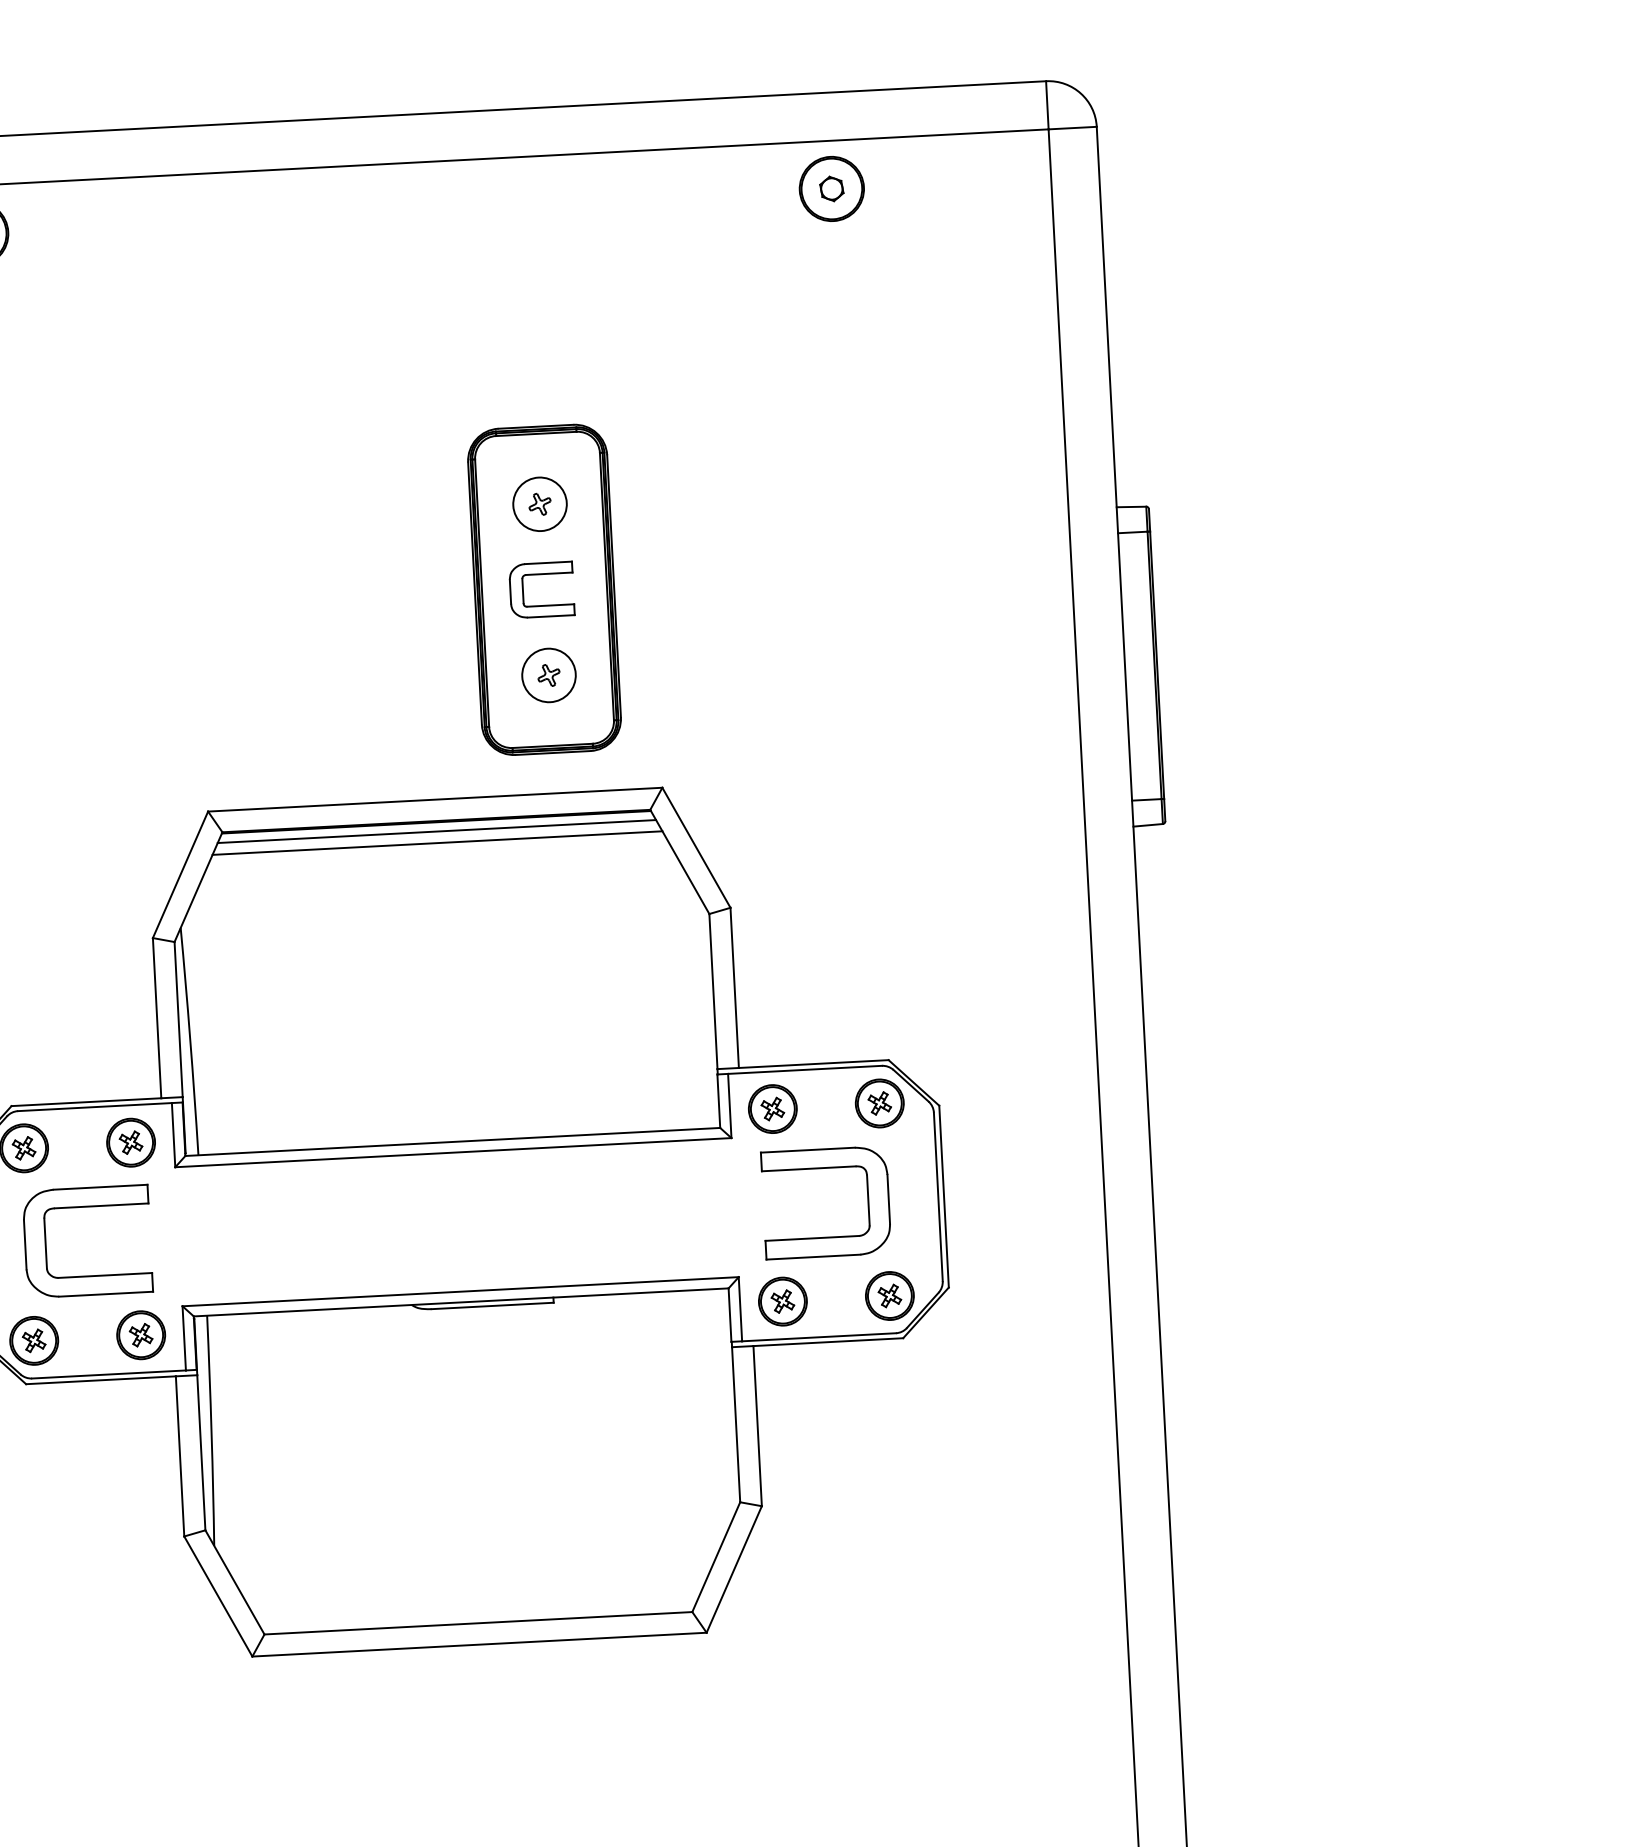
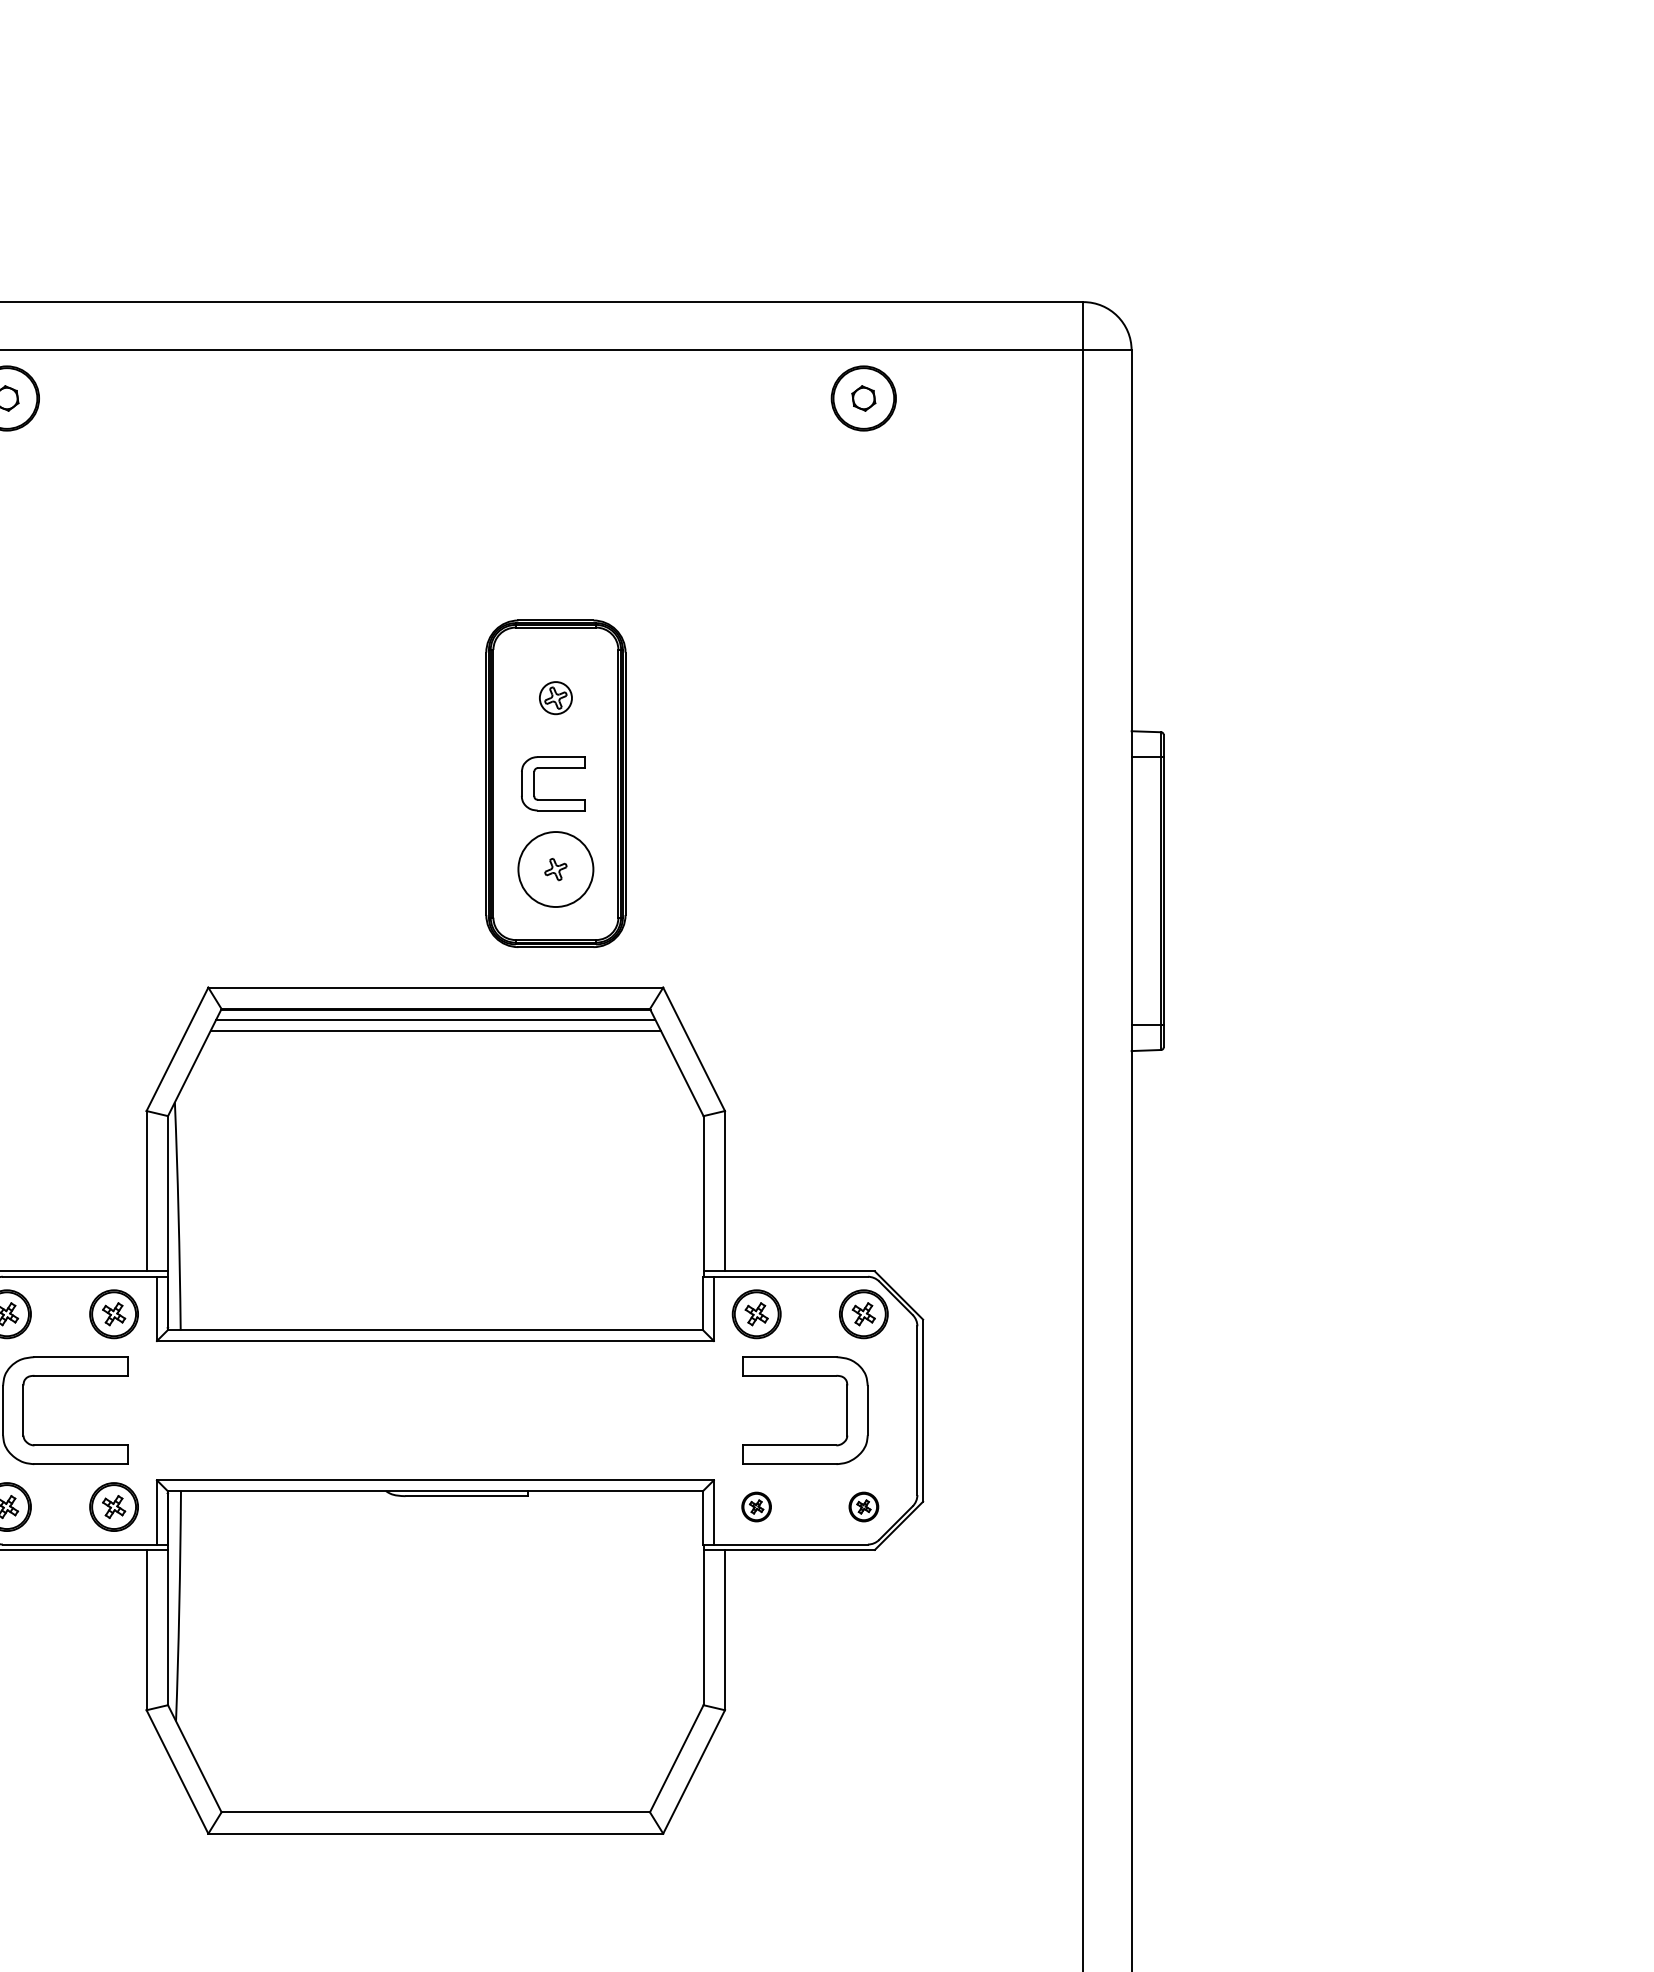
circle: (539, 503) -> (555, 697), size x0.6
circle: (548, 675) -> (555, 869), size x1.4
part: (889, 1295) -> (863, 1506), size x0.6
part: (782, 1301) -> (756, 1506), size x0.6

